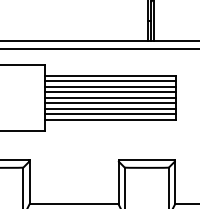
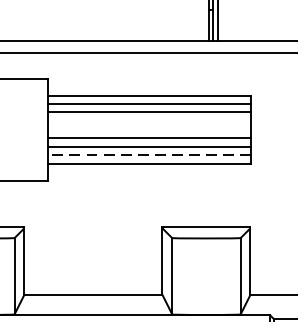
line: (109, 92) -> (148, 121), removed
line: (109, 97) -> (148, 129), removed
line: (109, 114) -> (148, 155), solid -> dashed

